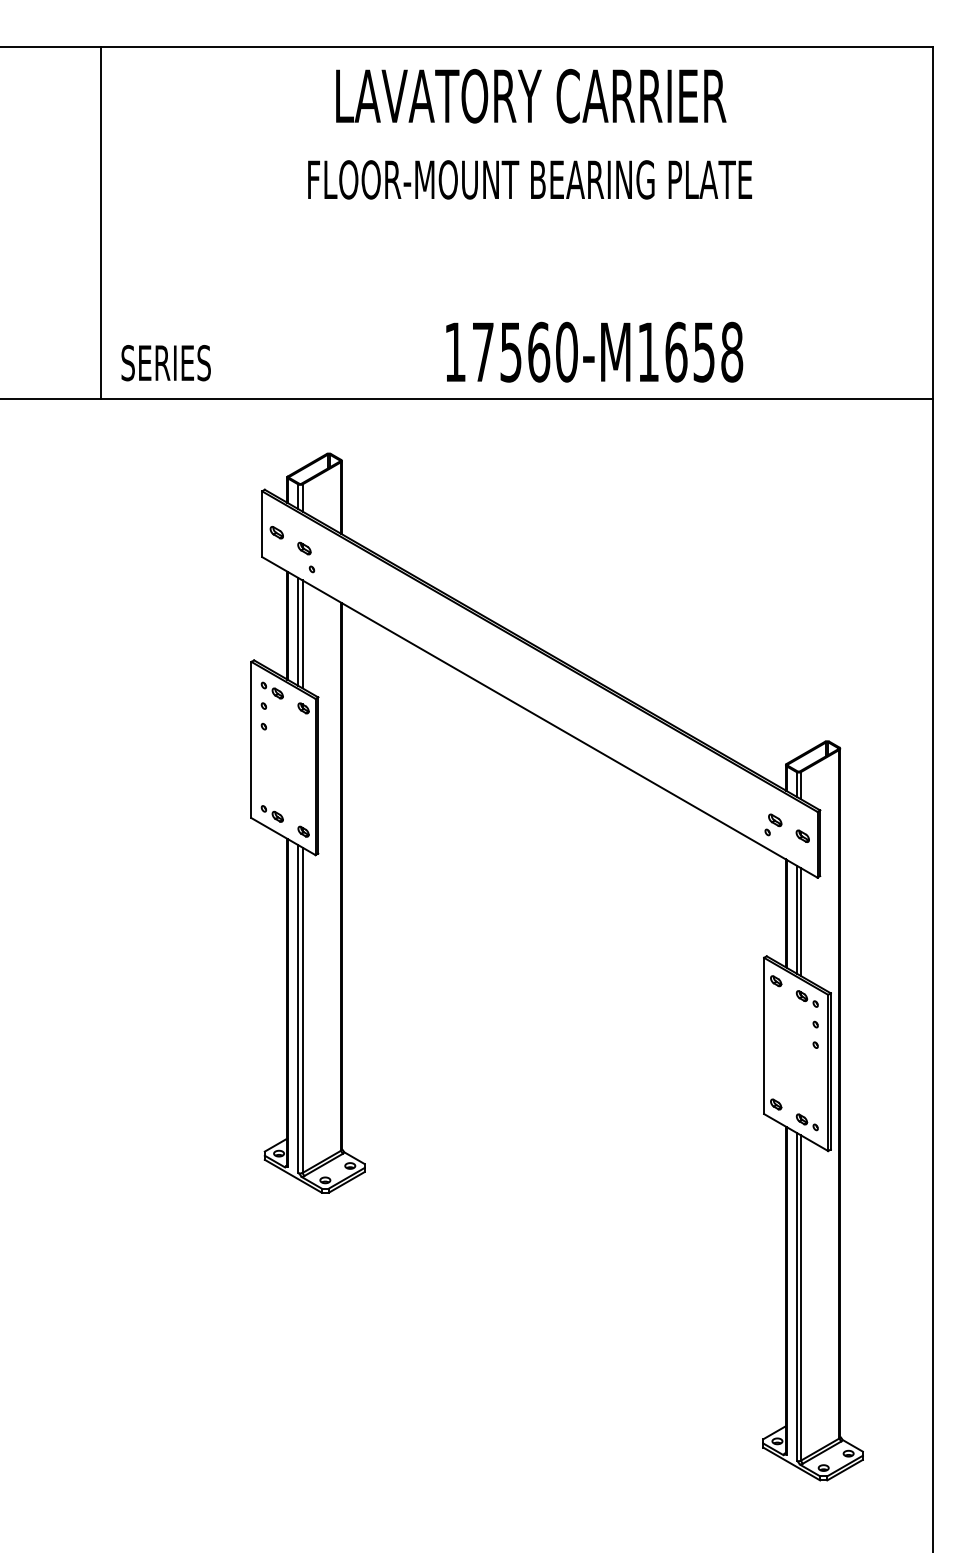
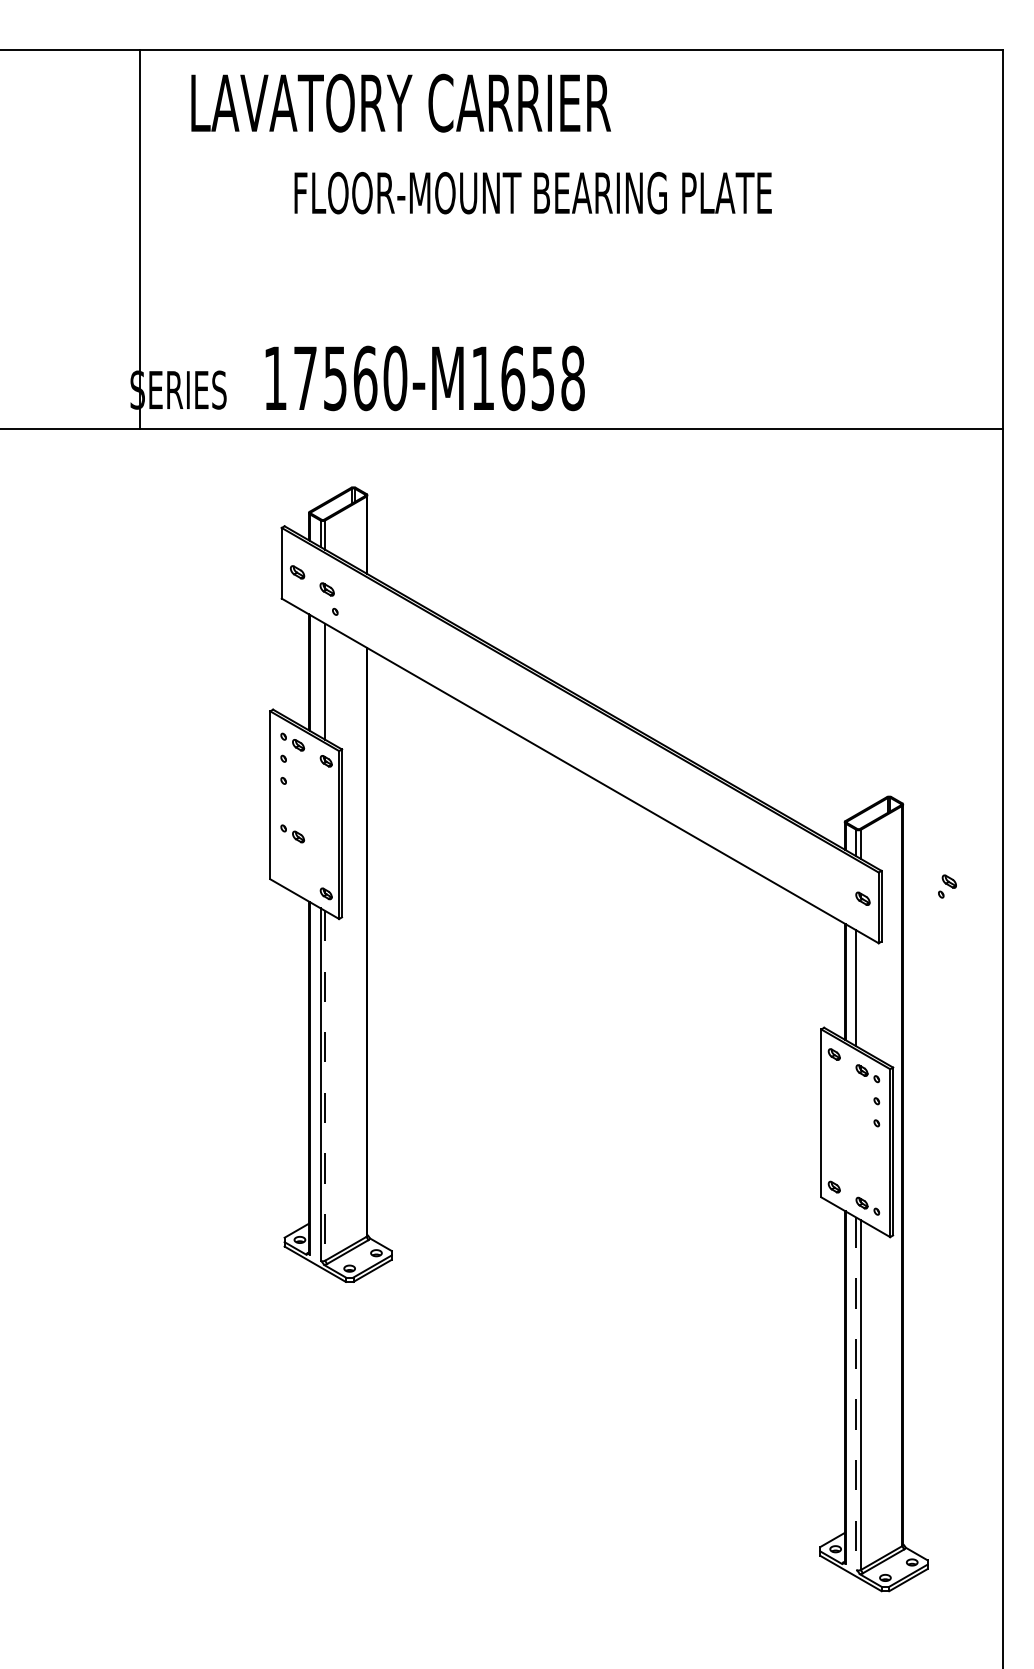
text: (531, 95) -> (401, 102), moved
text: (529, 179) -> (532, 192), moved
line: (100, 222) -> (140, 238), moved
text: (594, 351) -> (425, 377), moved
line: (298, 631) -> (320, 678), removed
part: (271, 813) -> (291, 833), moved
part: (773, 824) -> (947, 886), moved
line: (800, 922) -> (860, 991), removed
line: (302, 1010) -> (325, 1086), solid -> dashed
line: (796, 1296) -> (856, 1393), solid -> dashed

